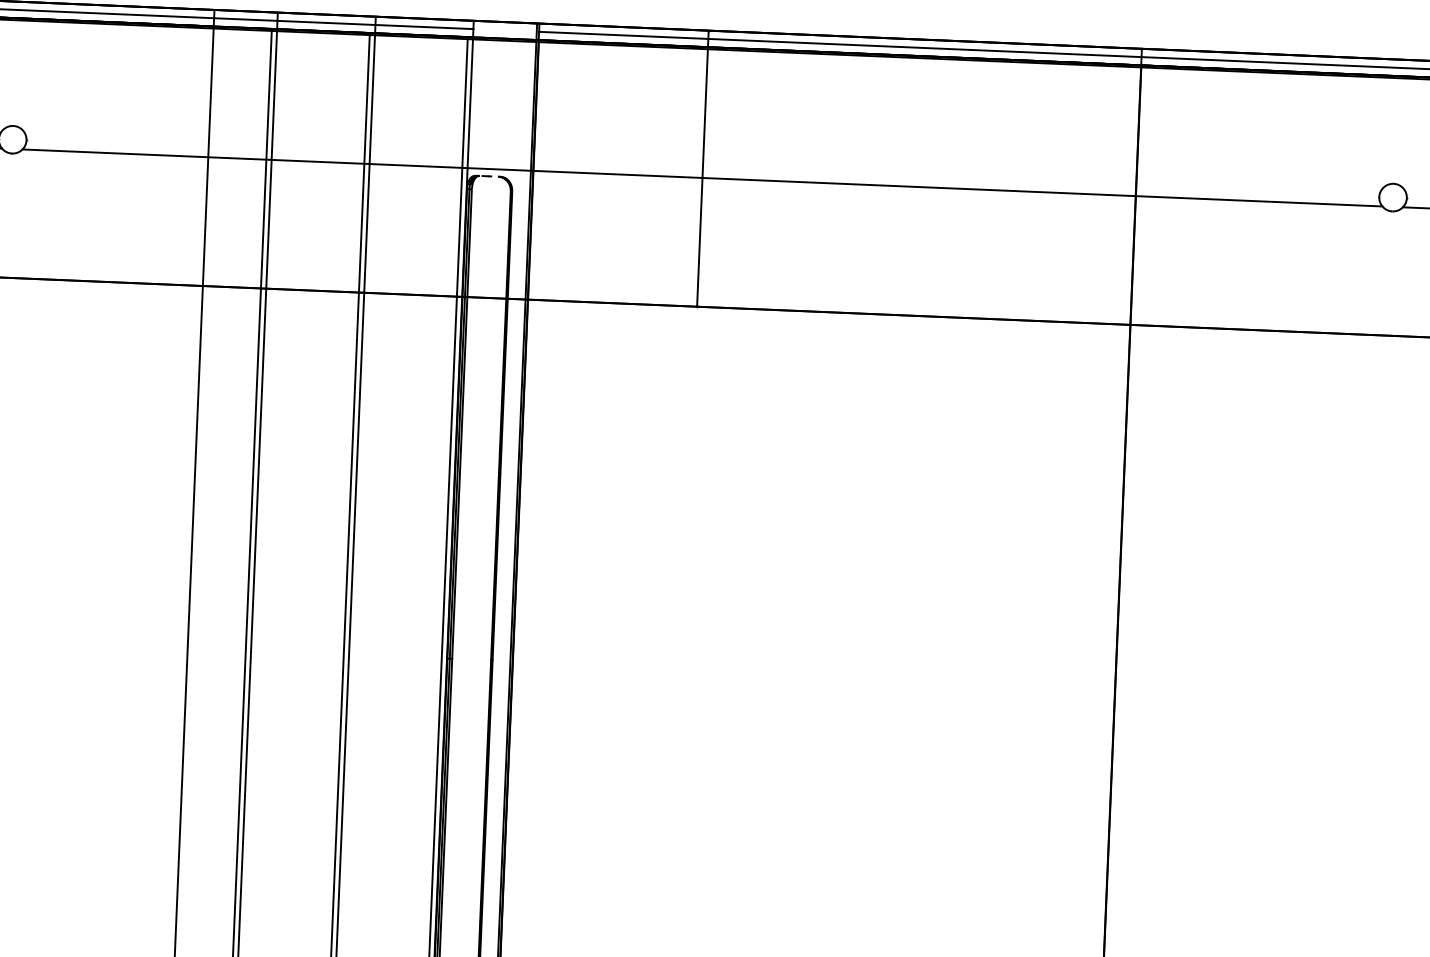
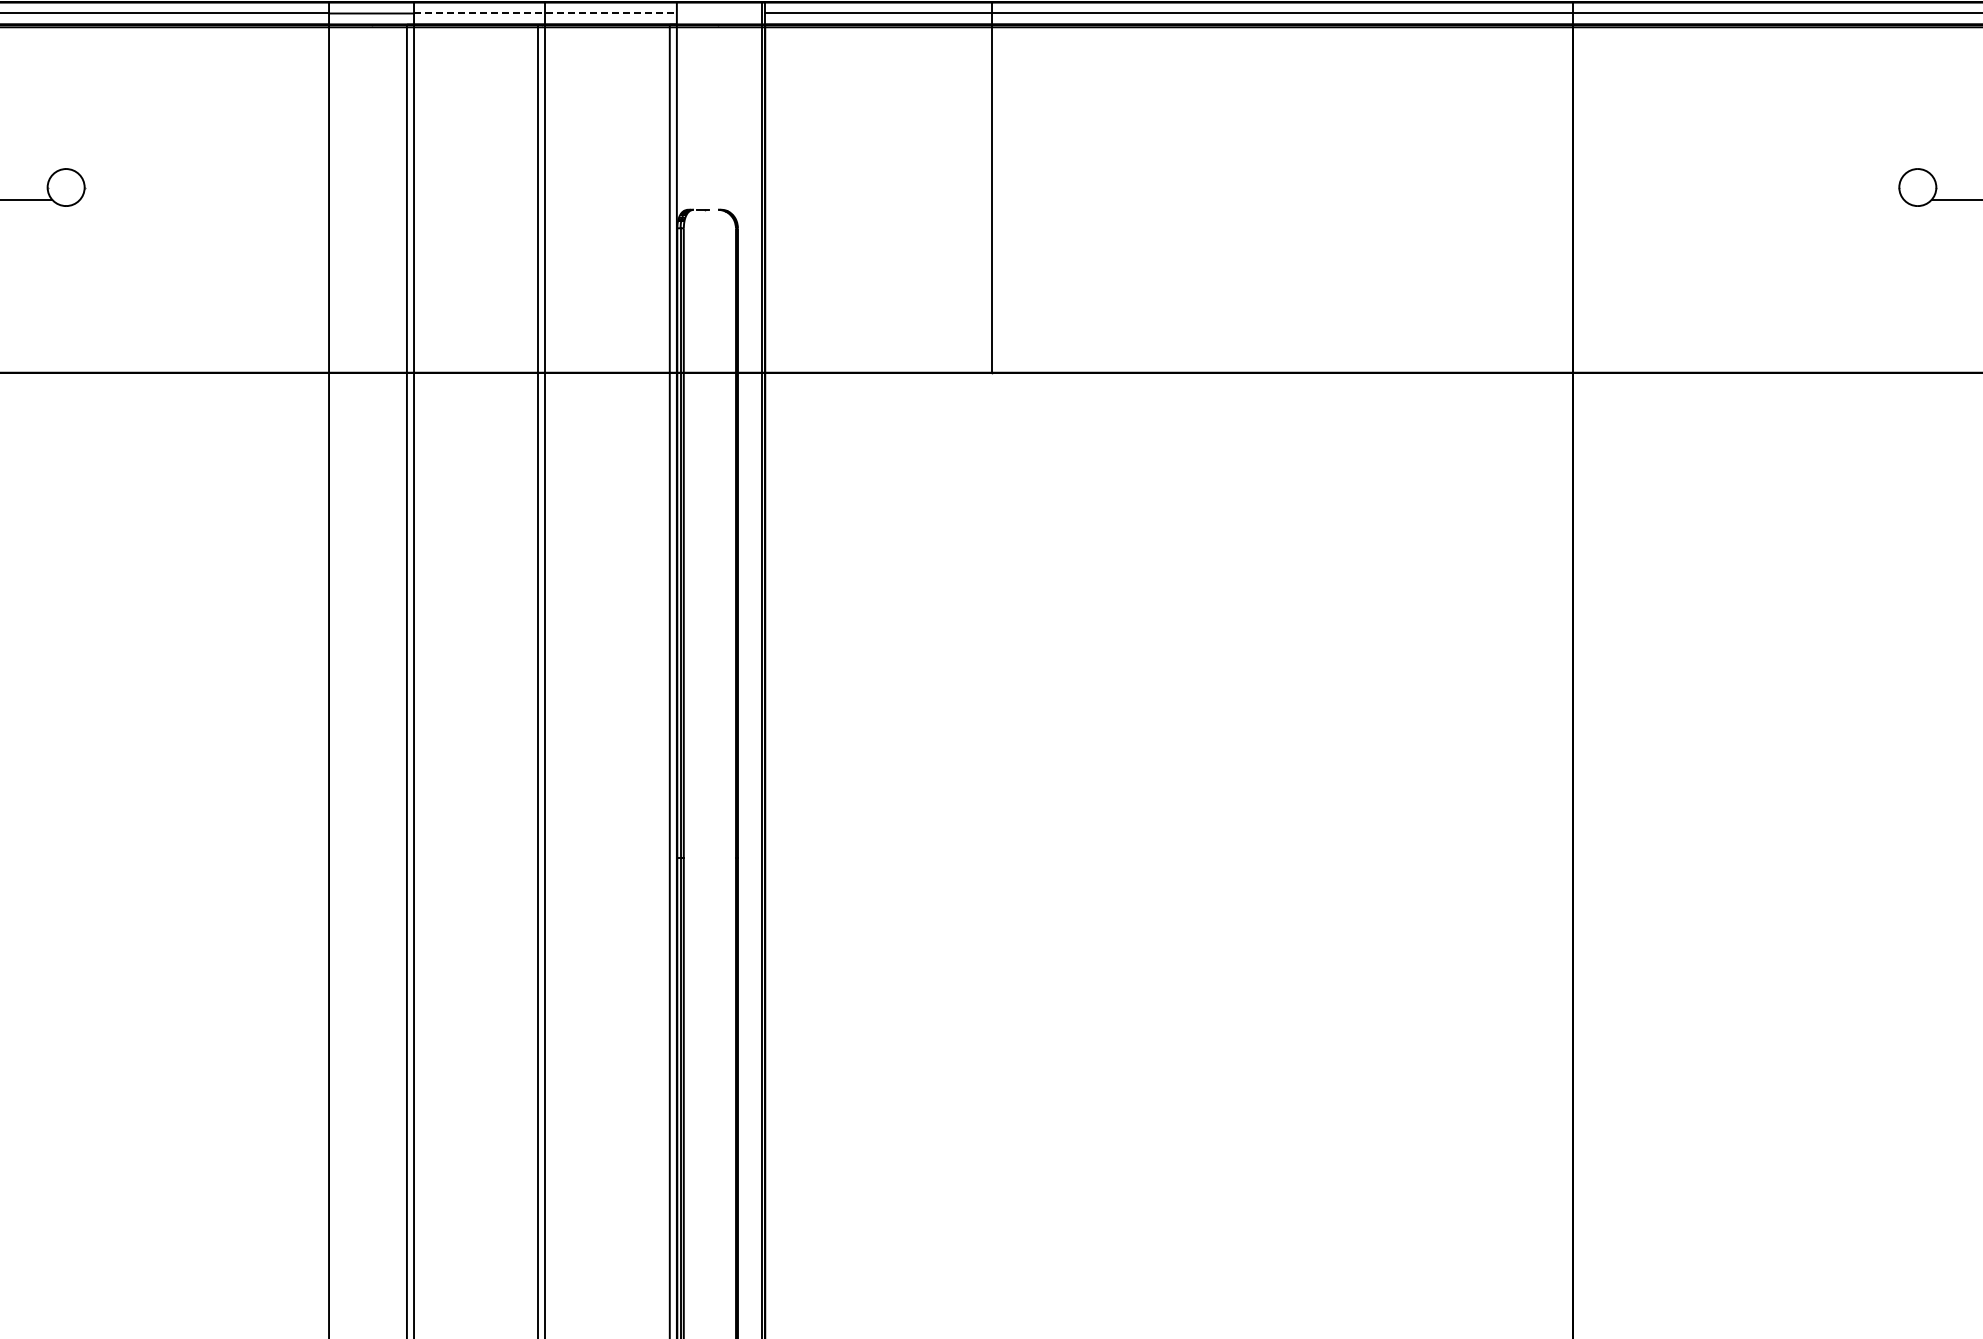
line: (375, 24) -> (545, 13), solid -> dashed
line: (702, 178) -> (991, 200), removed

